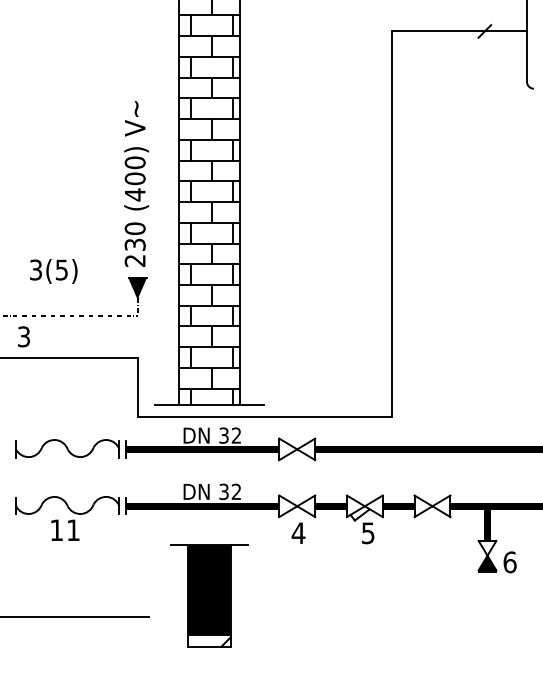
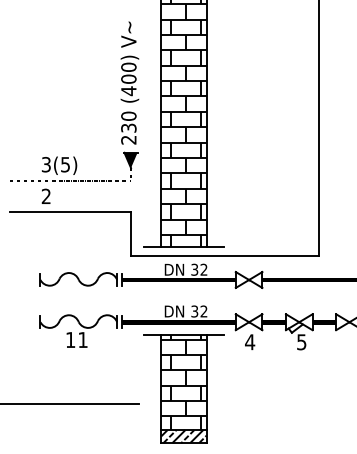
text: (53, 271) -> (59, 165), moved
text: (23, 336) -> (45, 196), 3 -> 2
part: (209, 595) -> (183, 388), size x1.43

